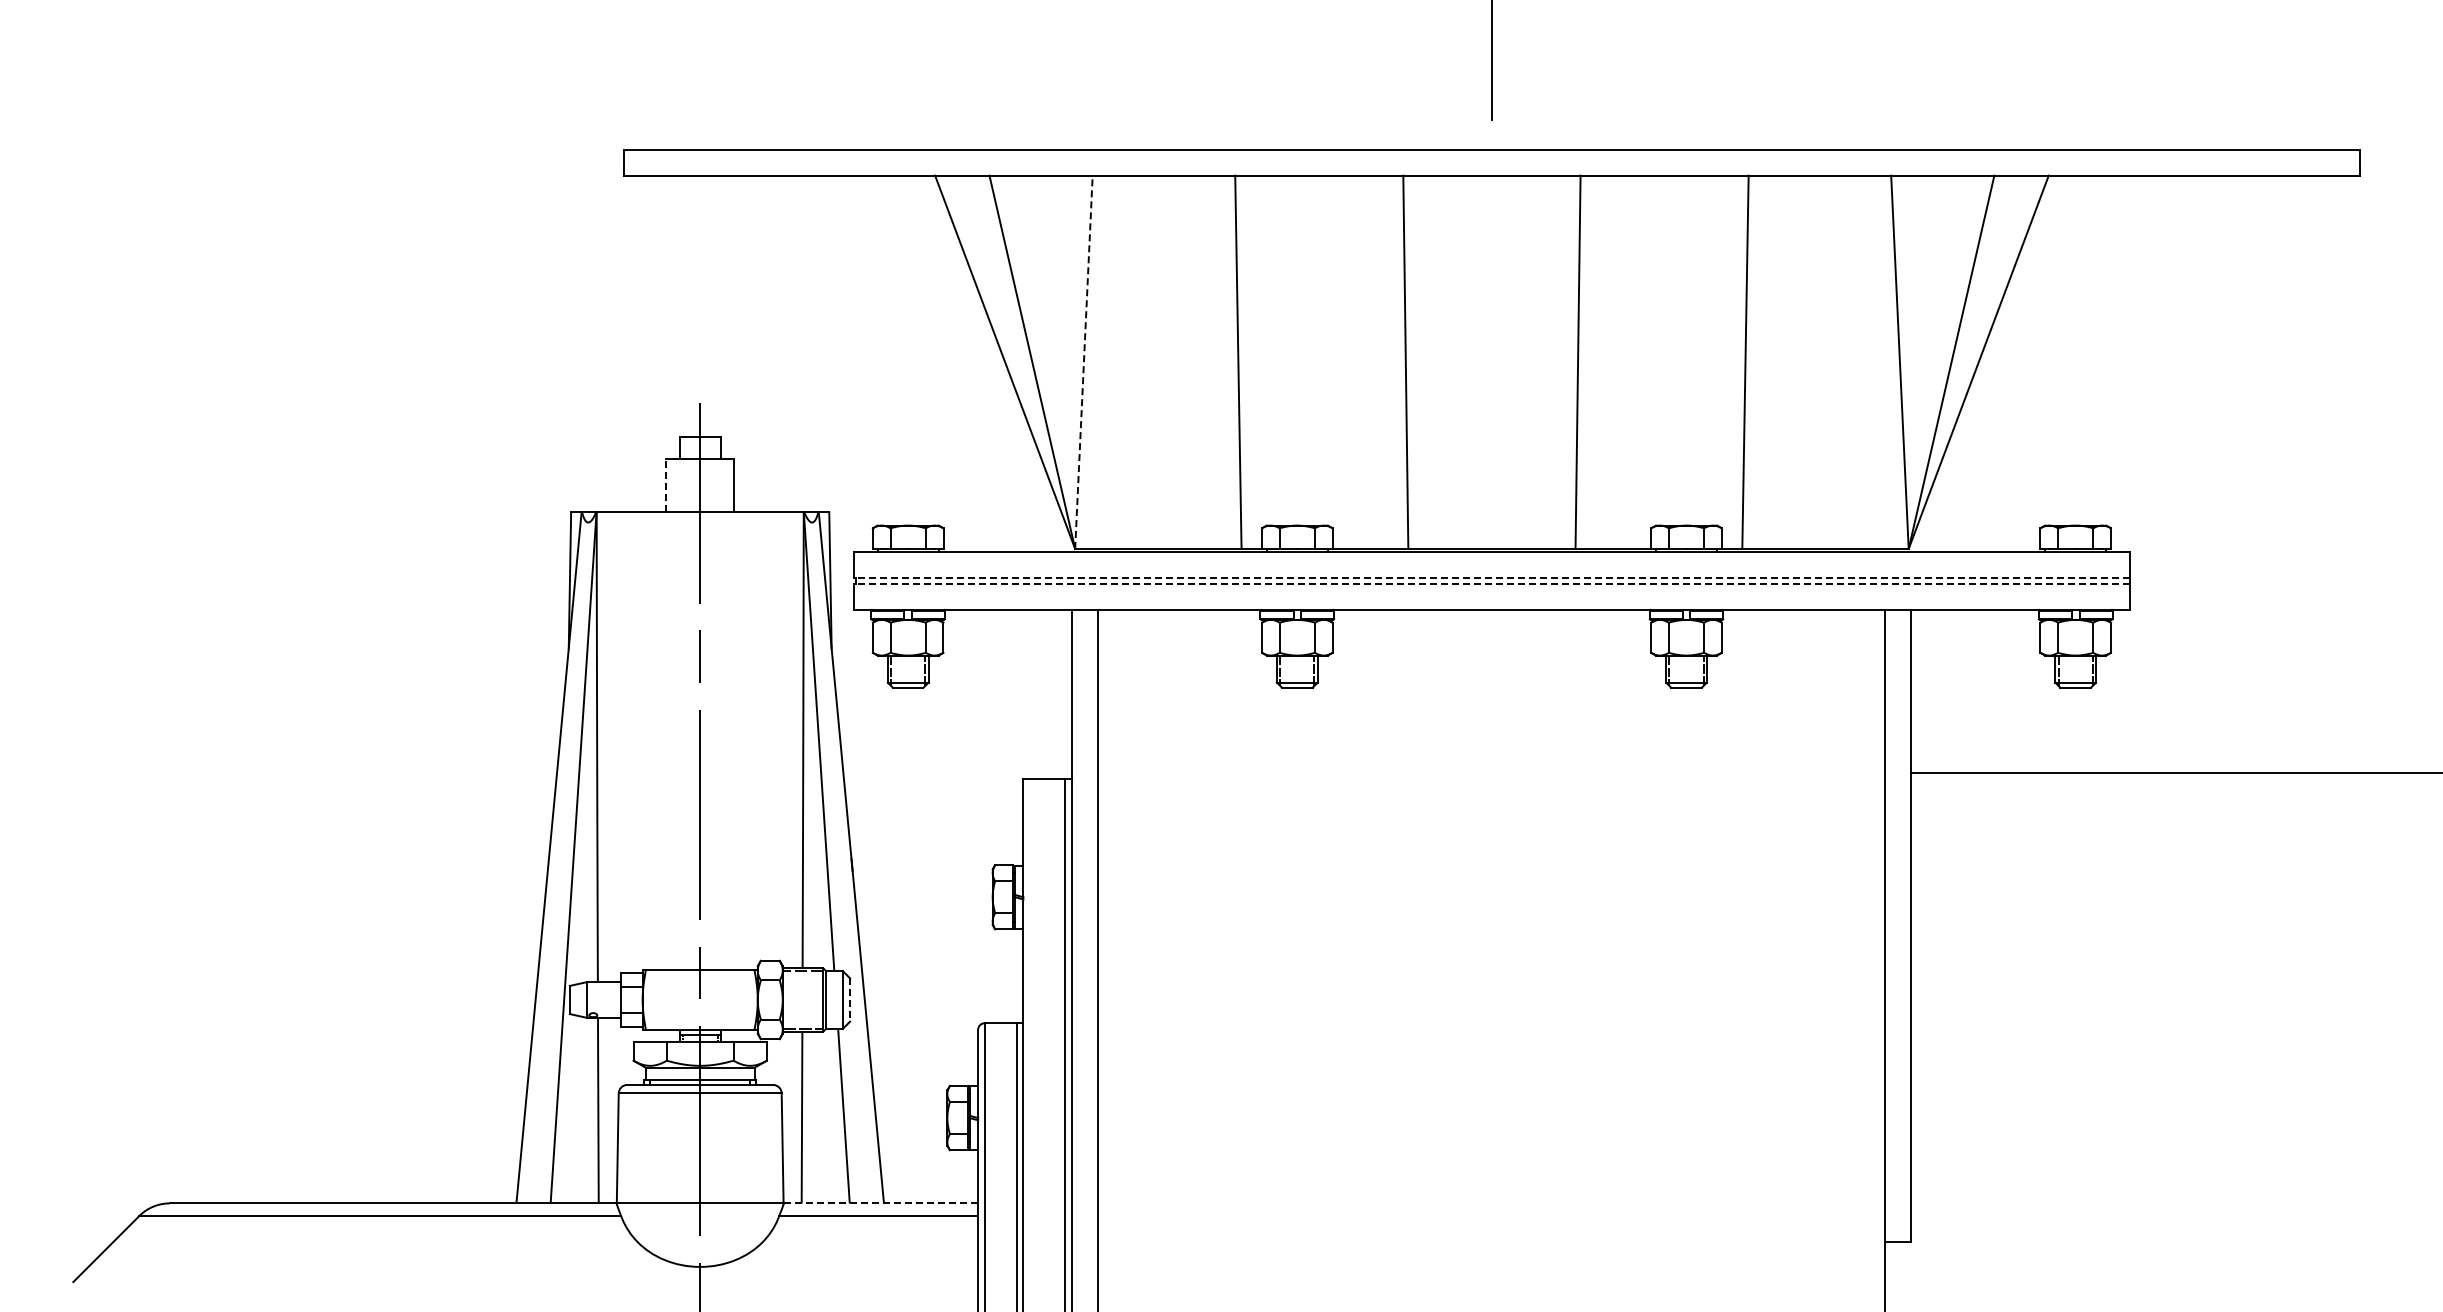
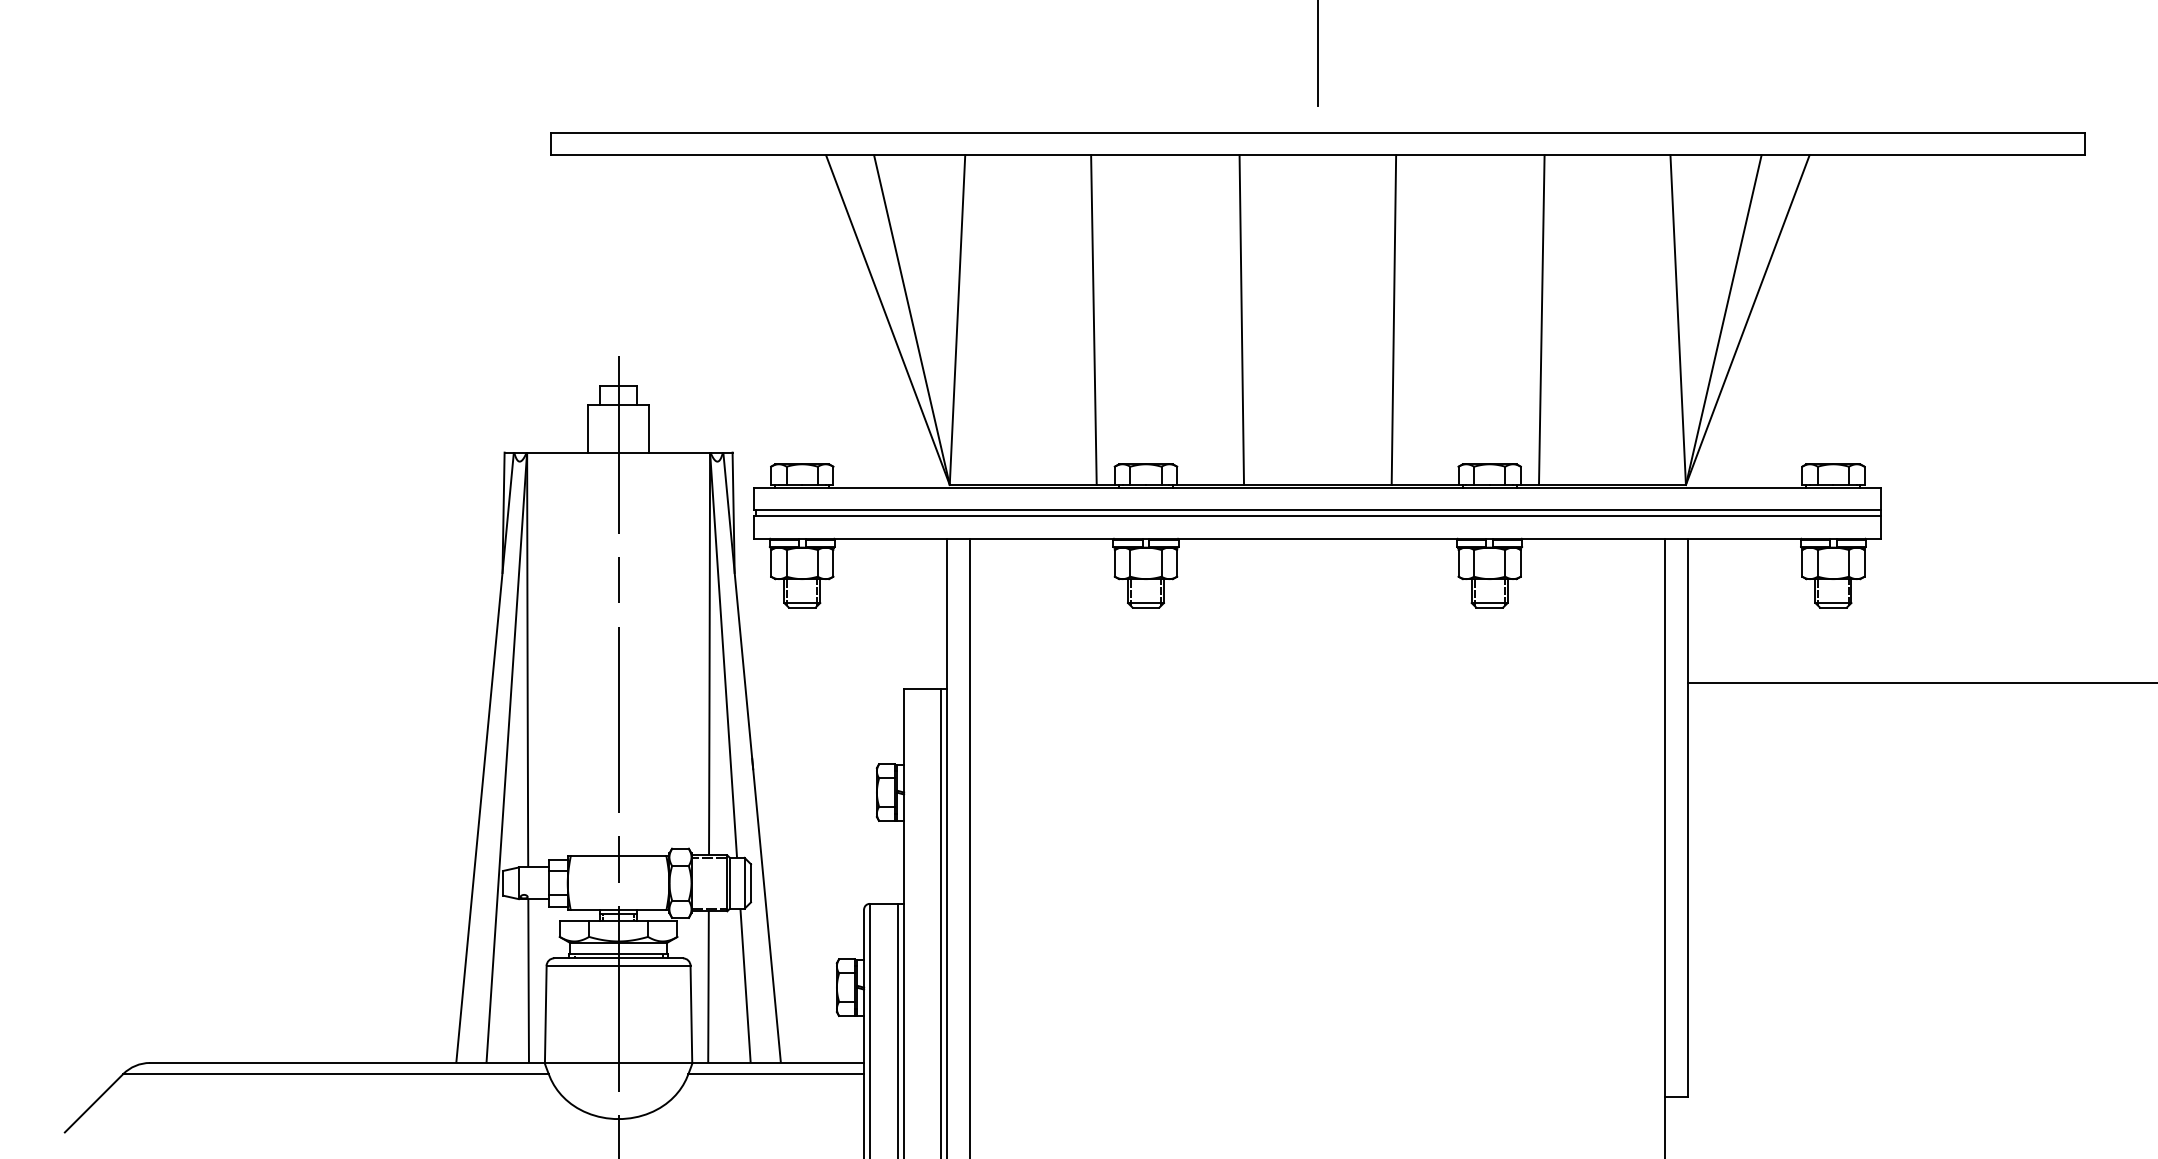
line: (1083, 362) -> (957, 320), dashed -> solid
line: (666, 485) -> (588, 428), dashed -> solid
line: (1492, 577) -> (1318, 510), dashed -> solid
line: (1492, 584) -> (1318, 516), dashed -> solid
line: (850, 1000) -> (751, 883), dashed -> solid
line: (881, 1203) -> (778, 1063), dashed -> solid

